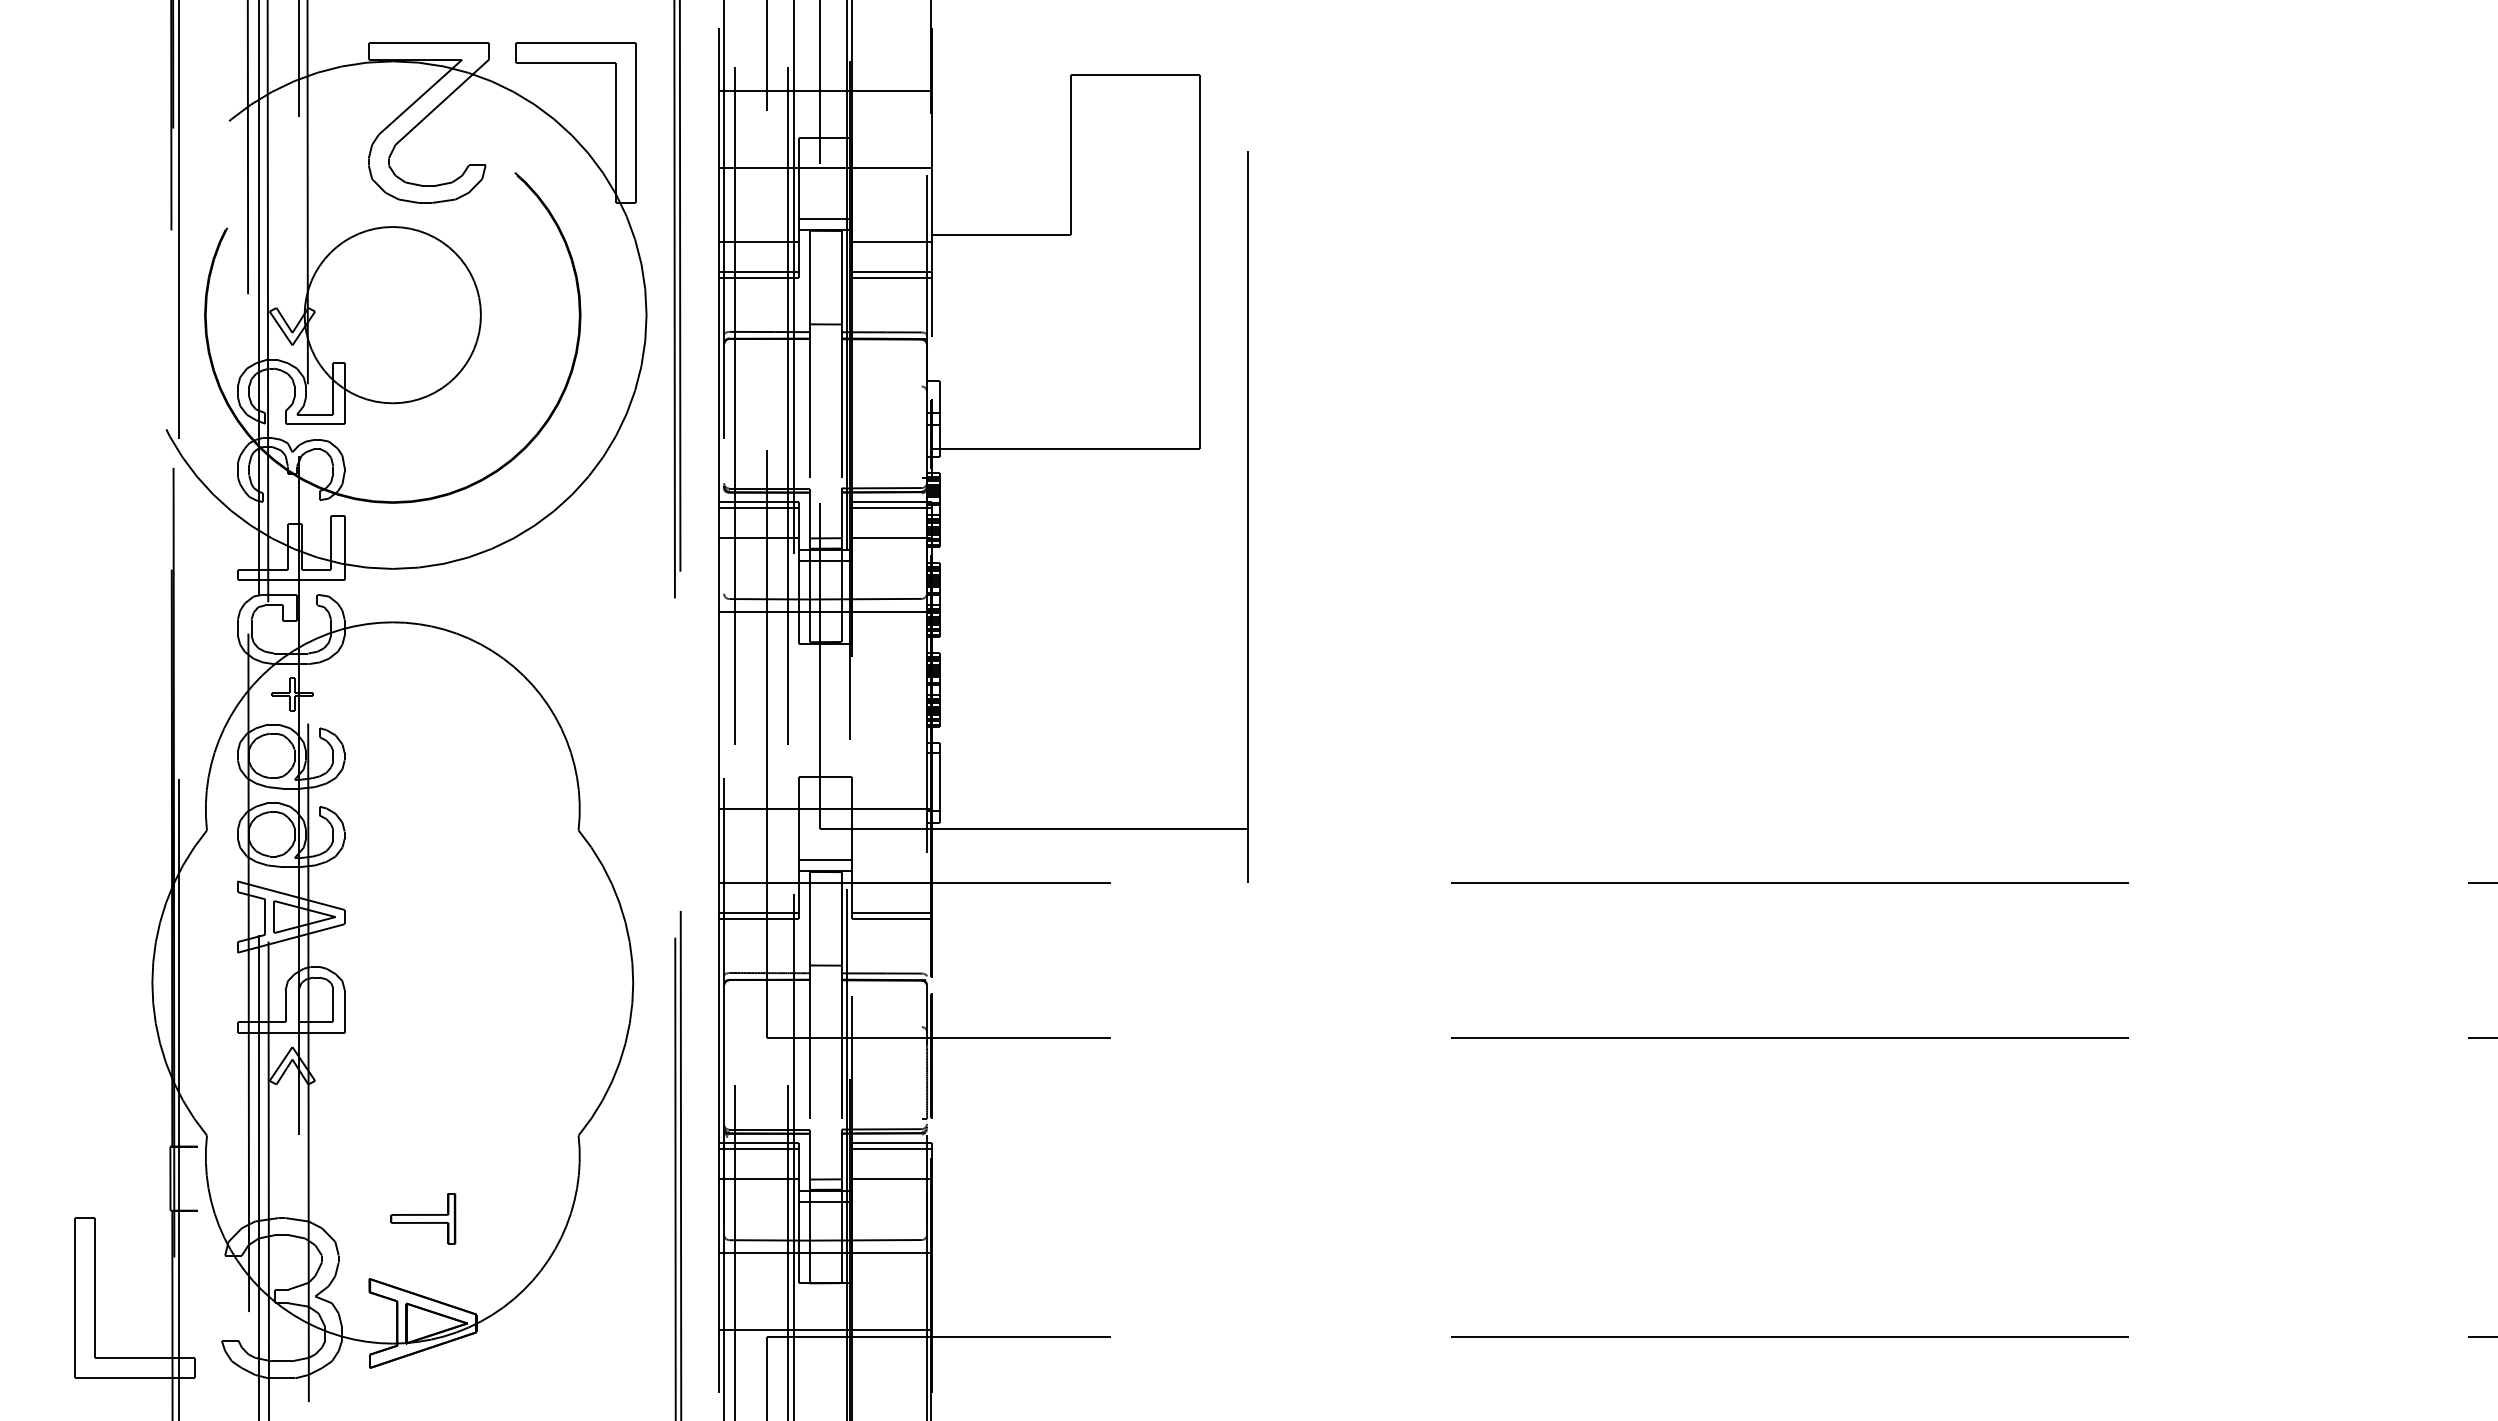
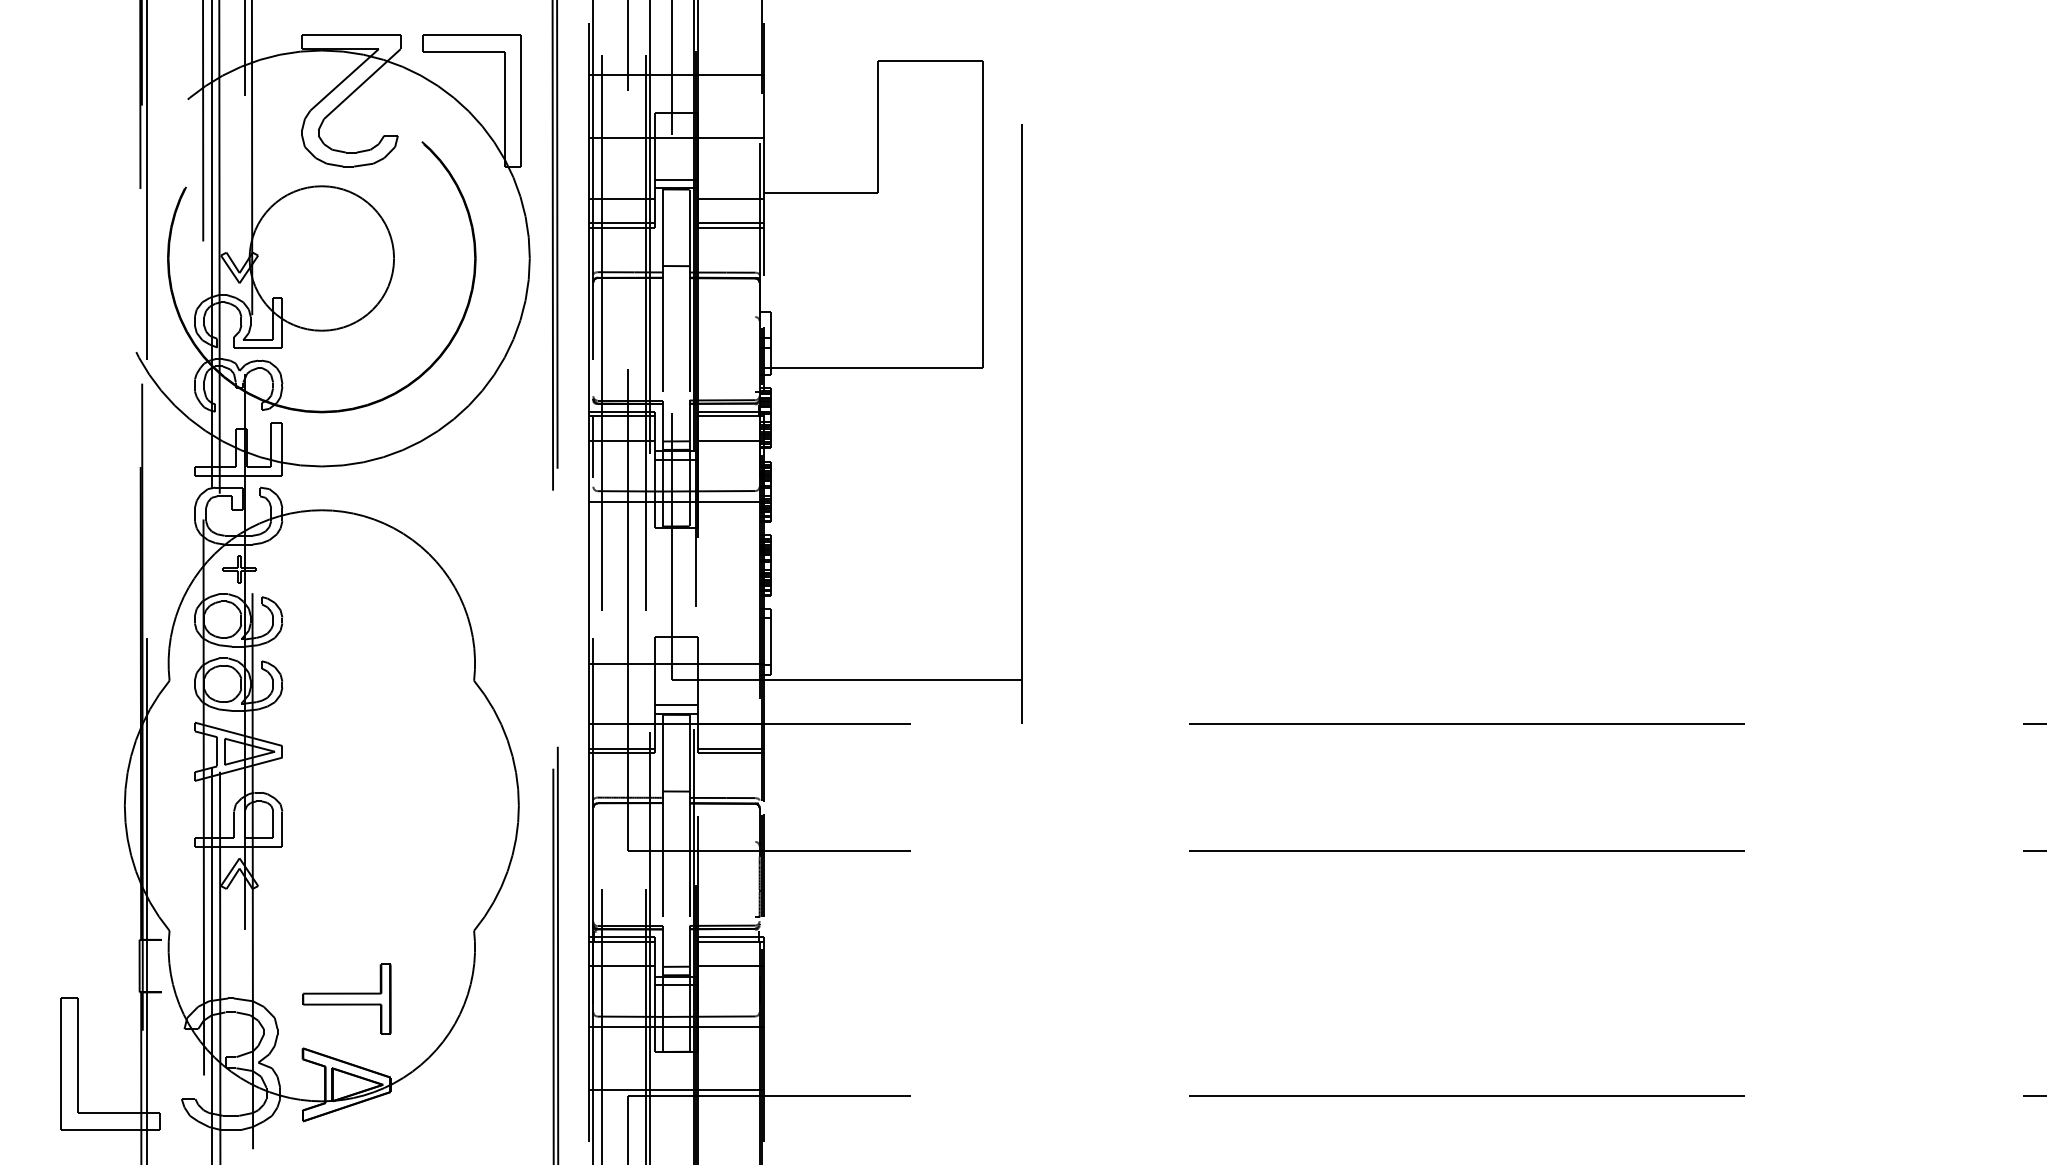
line: (724, 545) -> (593, 447), added
part: (422, 1218) -> (346, 998), size x1.67

